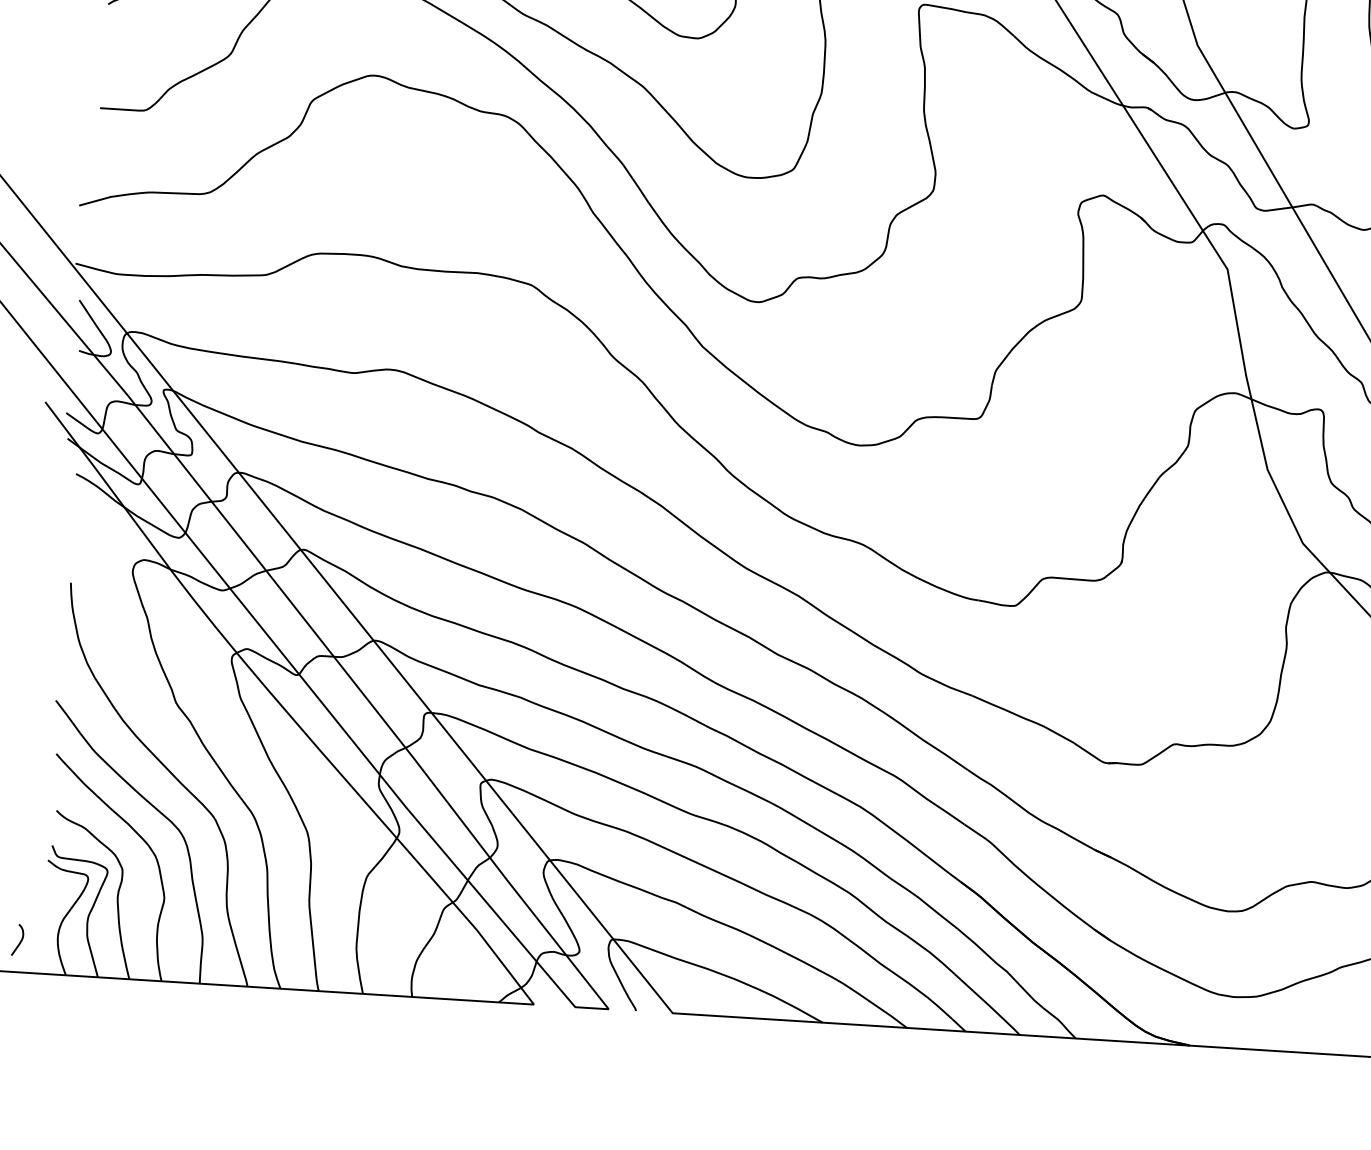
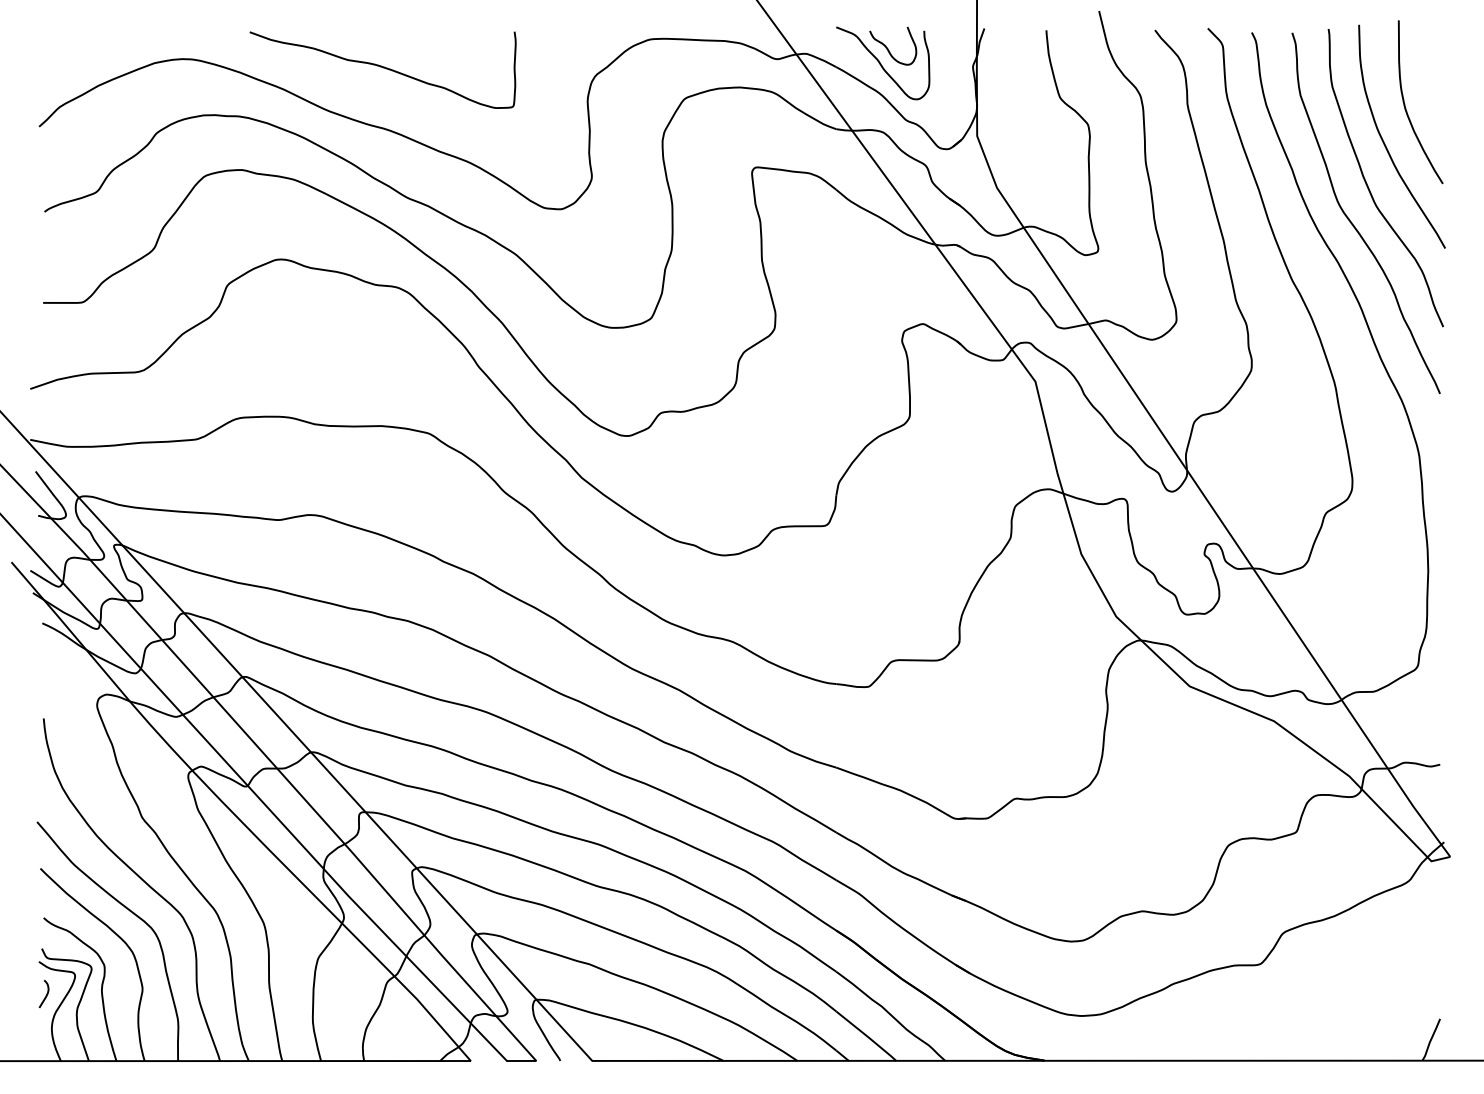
curve: (19, 941) -> (45, 995), moved

